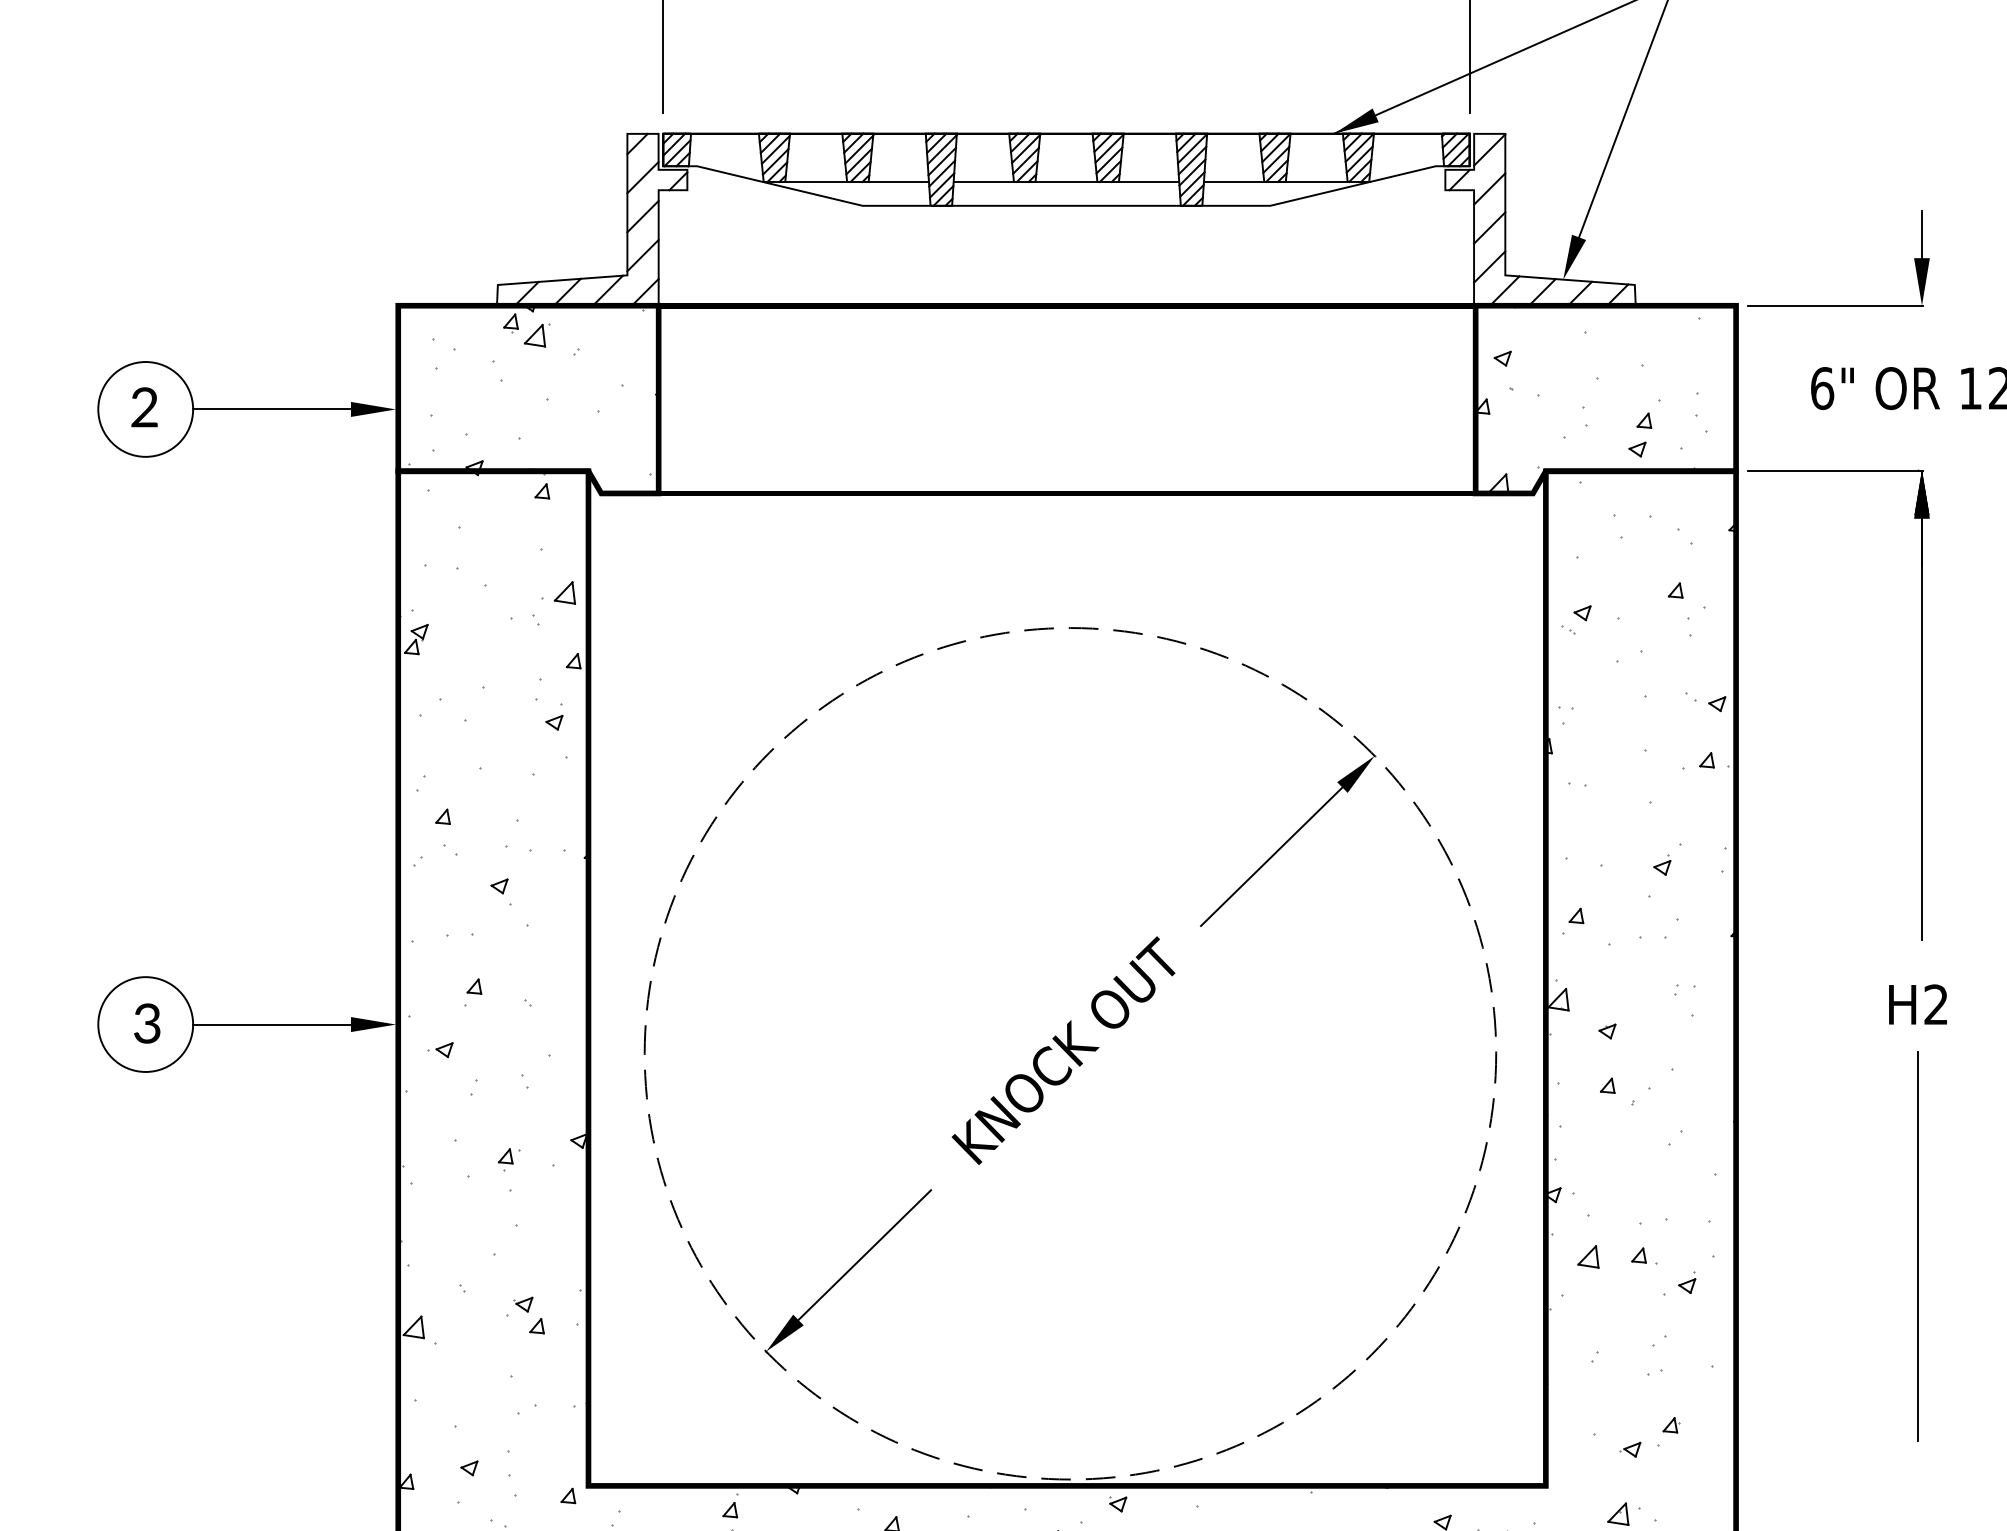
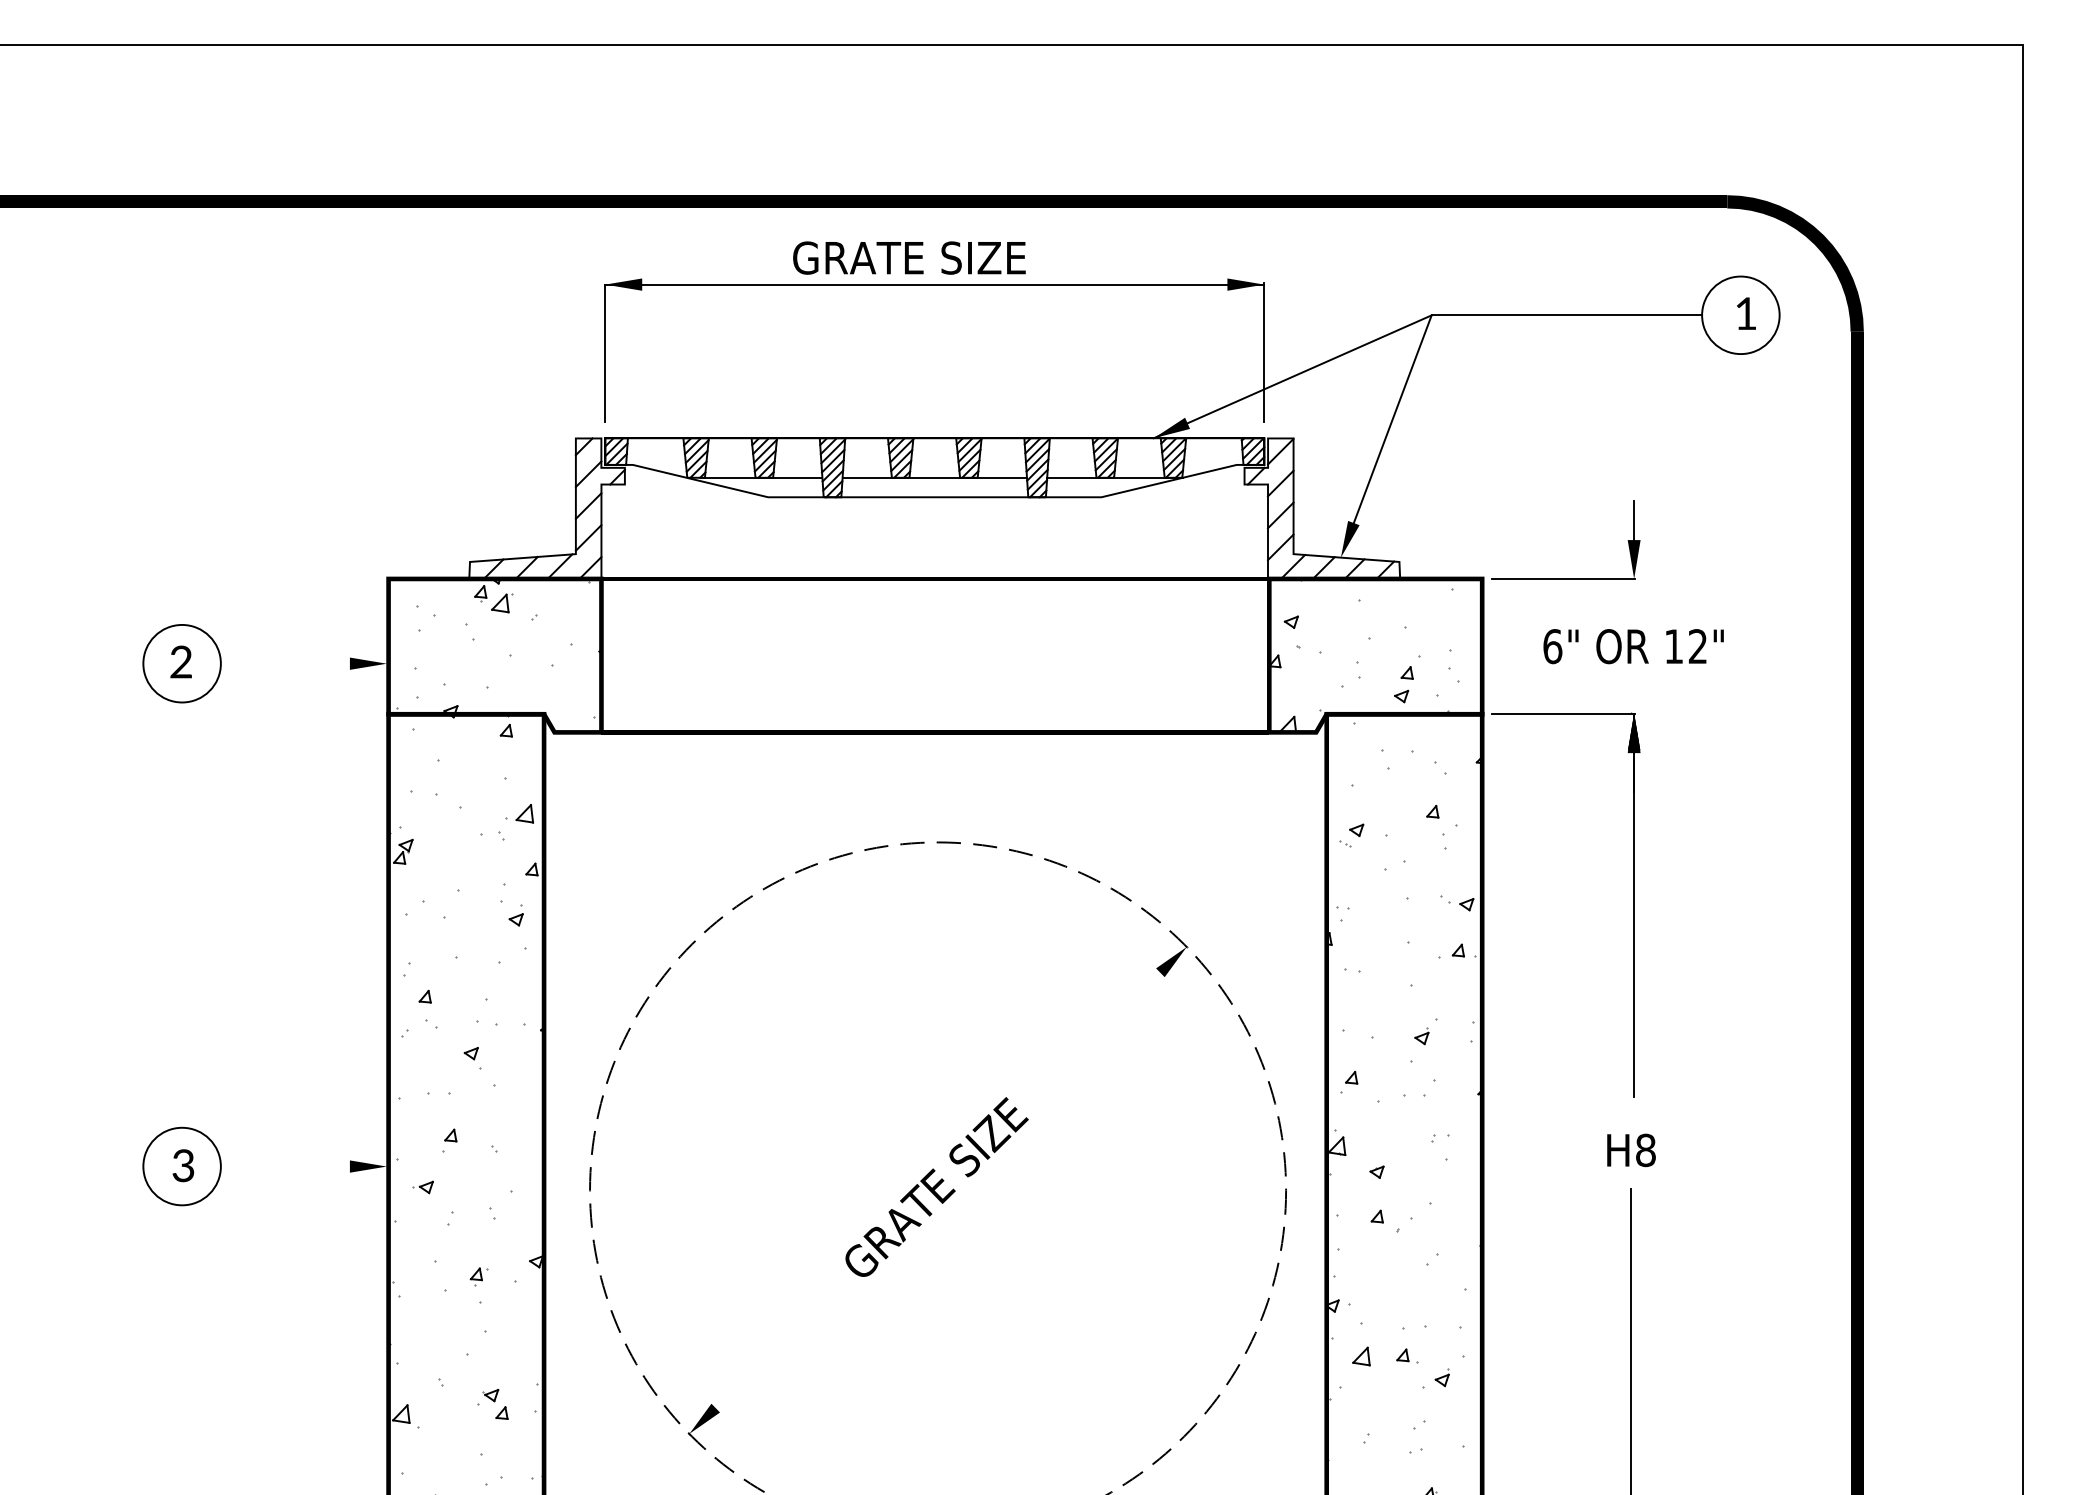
line: (270, 409) -> (284, 663), removed
line: (1271, 855) -> (1102, 1028), removed
text: (1935, 1004) -> (1645, 1150), H2 -> H8
line: (270, 1024) -> (284, 1166), removed
text: (1066, 1050) -> (934, 1187), KNOCK OUT -> GRATE SIZE
line: (864, 1254) -> (769, 1354), removed

